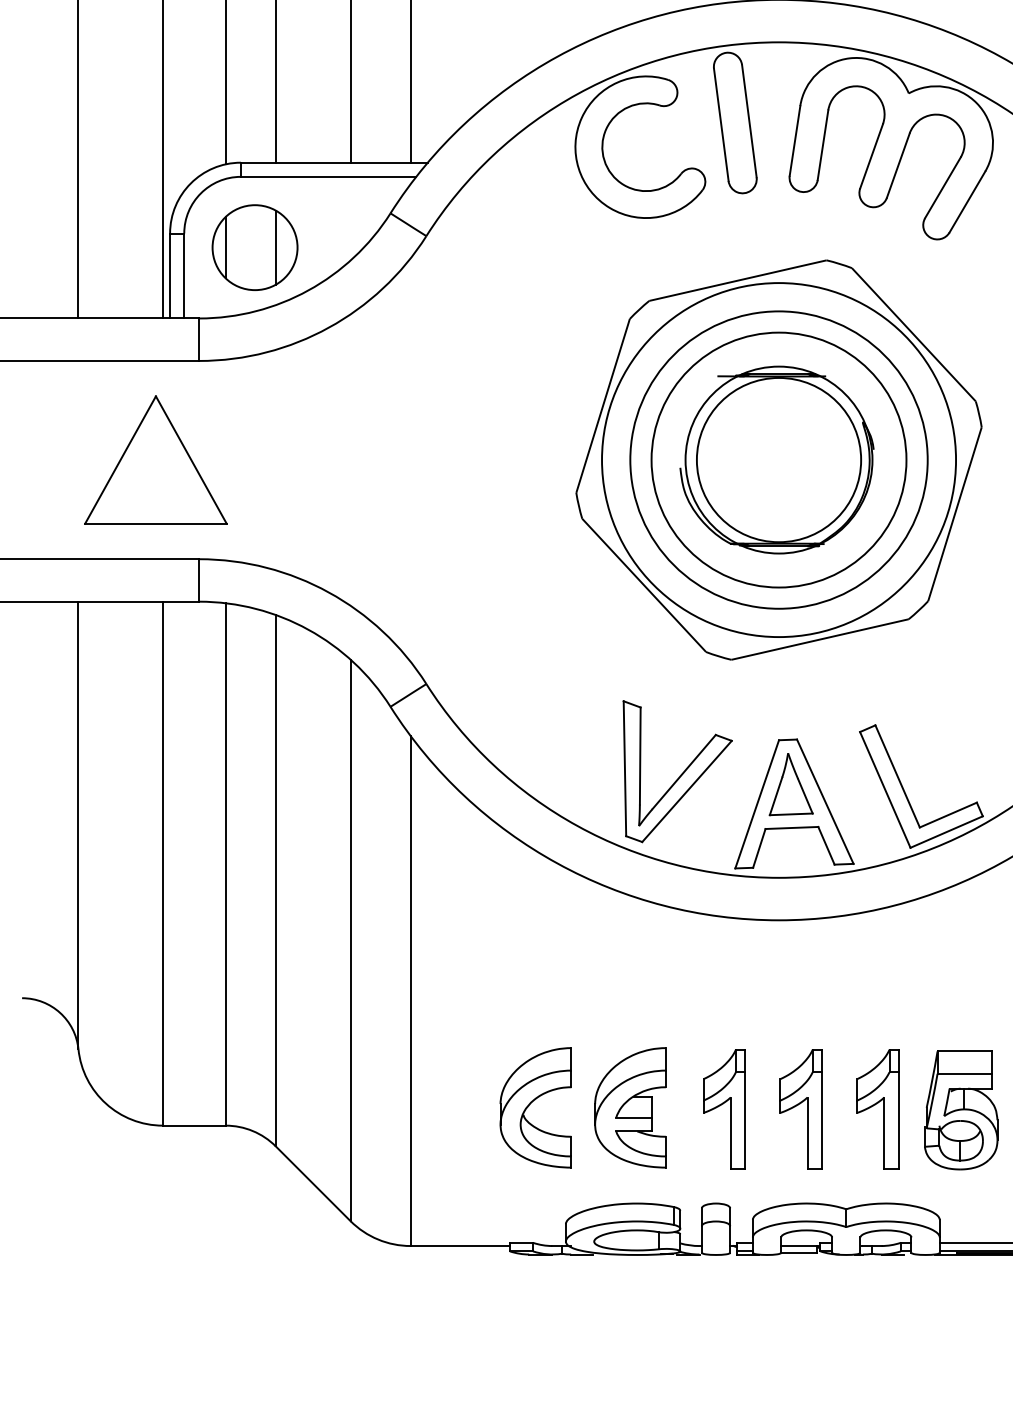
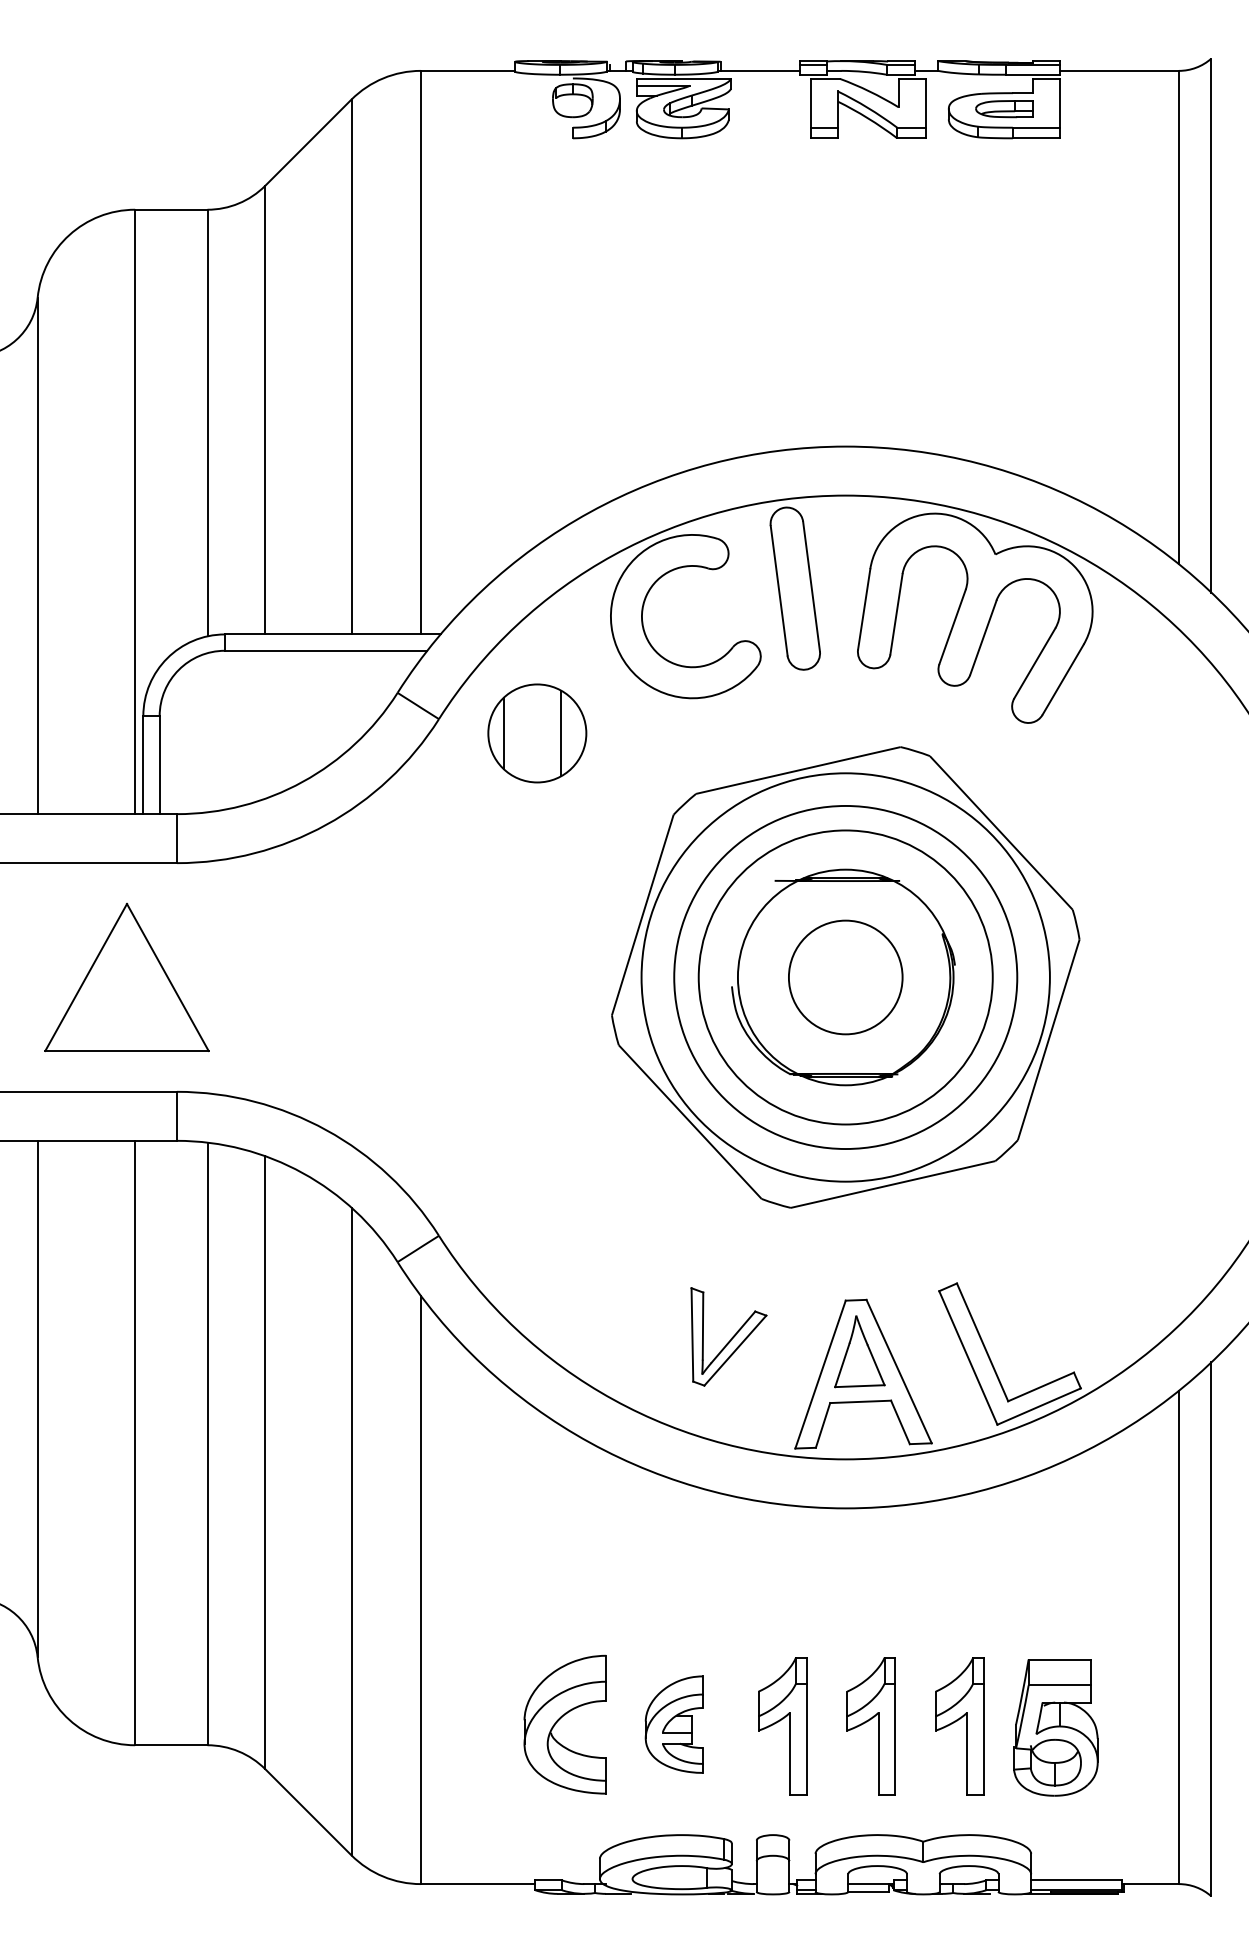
part: (255, 247) -> (537, 733), moved
circle: (778, 460) -> (845, 977), size x0.6
part: (677, 771) -> (728, 1336), size x0.6
part: (629, 1107) -> (673, 1724), size x0.7

